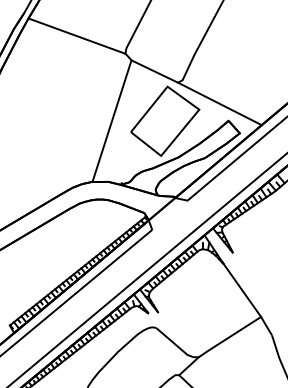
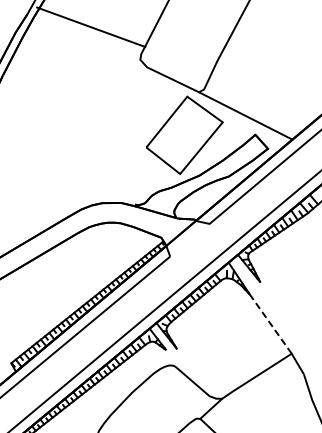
line: (77, 35) -> (91, 26), moved
line: (112, 120) -> (125, 134), removed
line: (242, 290) -> (271, 324), solid -> dashed

